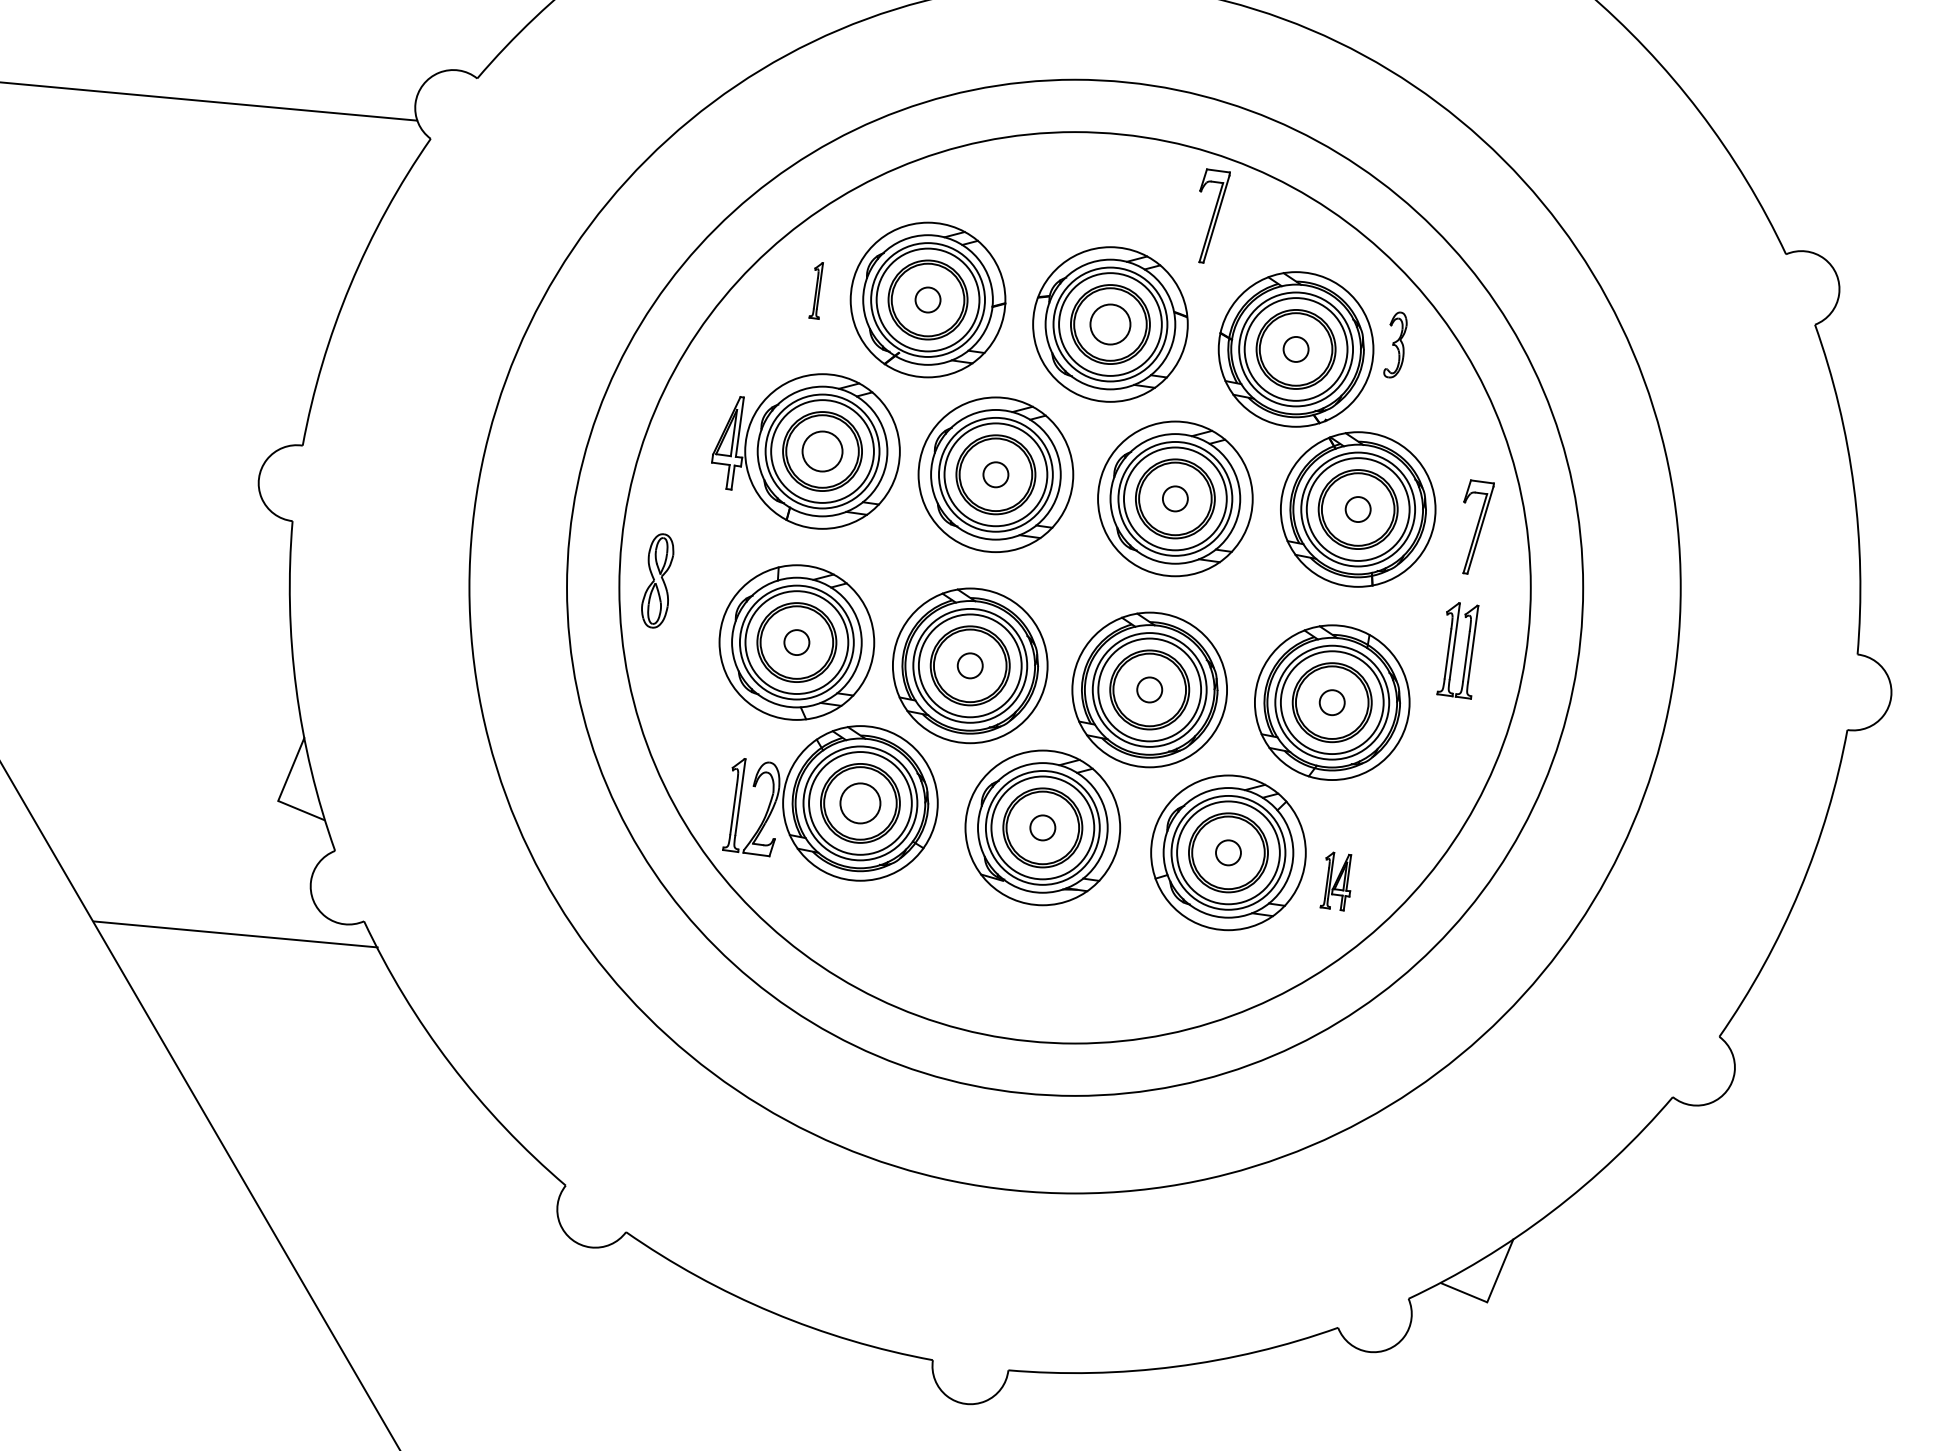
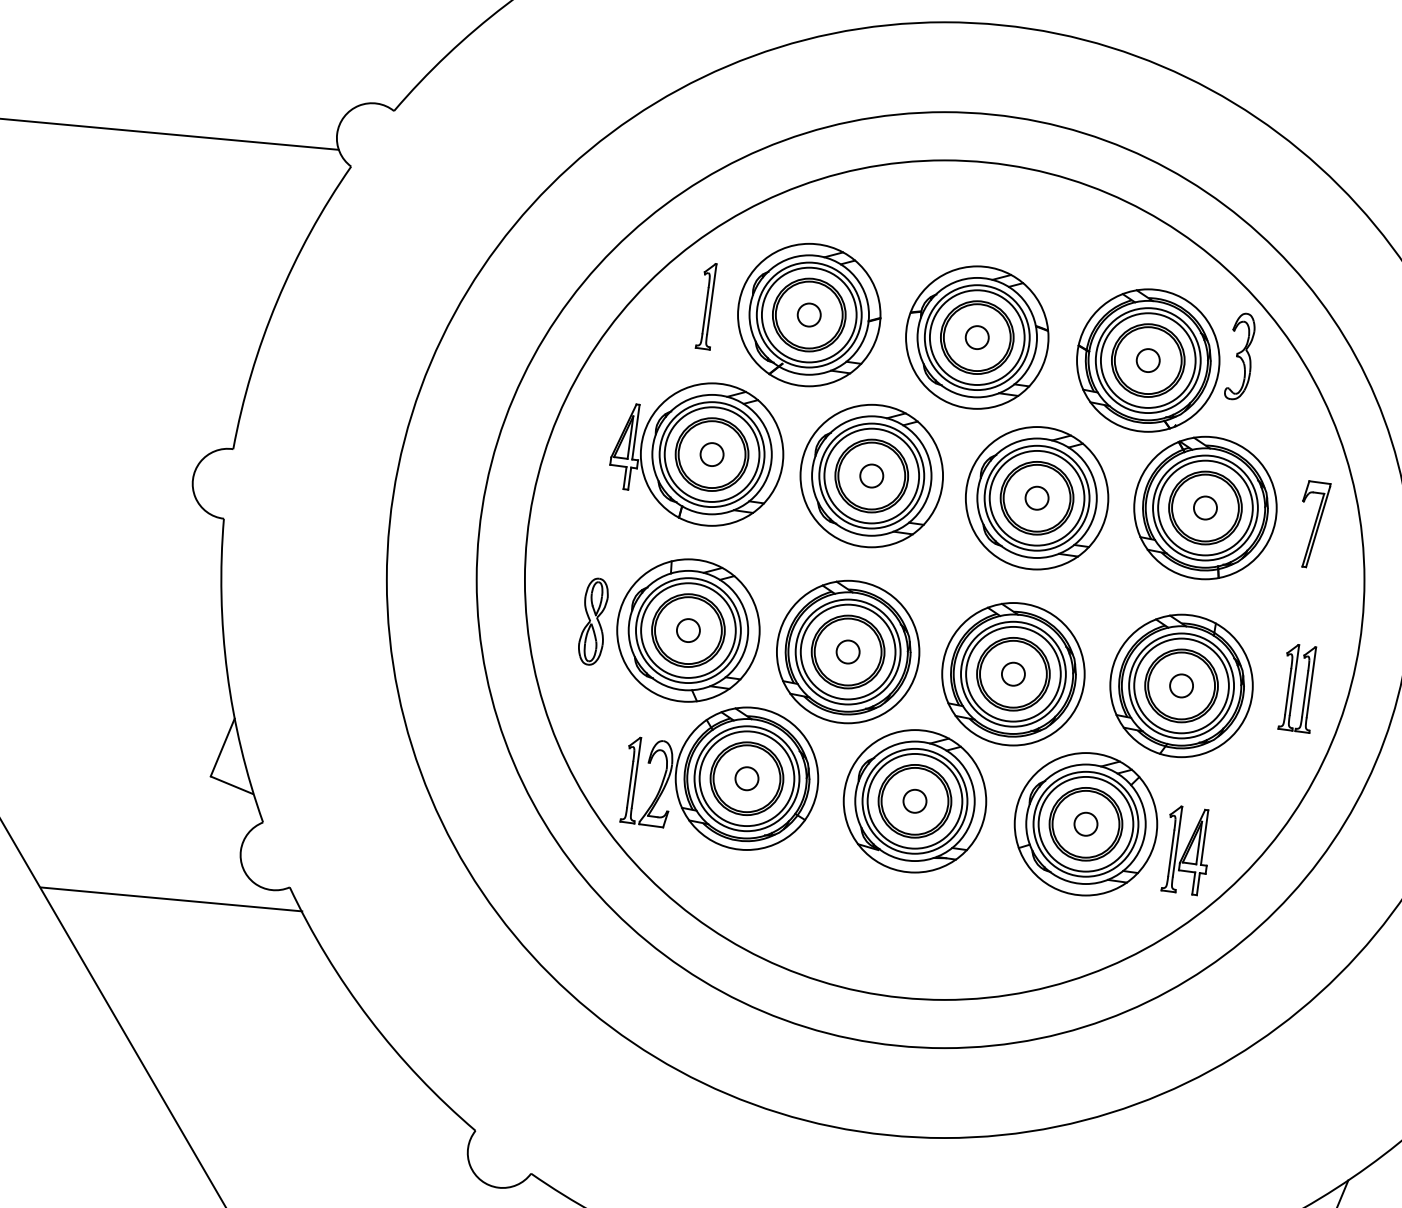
part: (1214, 215) -> (1073, 237), removed
part: (816, 290) -> (706, 306), size x1.67
circle: (1109, 324) -> (976, 337), size x0.62
part: (1395, 344) -> (1239, 356), size x1.43
circle: (822, 451) -> (712, 454), size x0.62
part: (657, 580) -> (593, 621), moved
part: (1457, 650) -> (1296, 688), moved
circle: (859, 802) -> (746, 777), size x0.62
part: (1335, 881) -> (1184, 850), size x1.67

